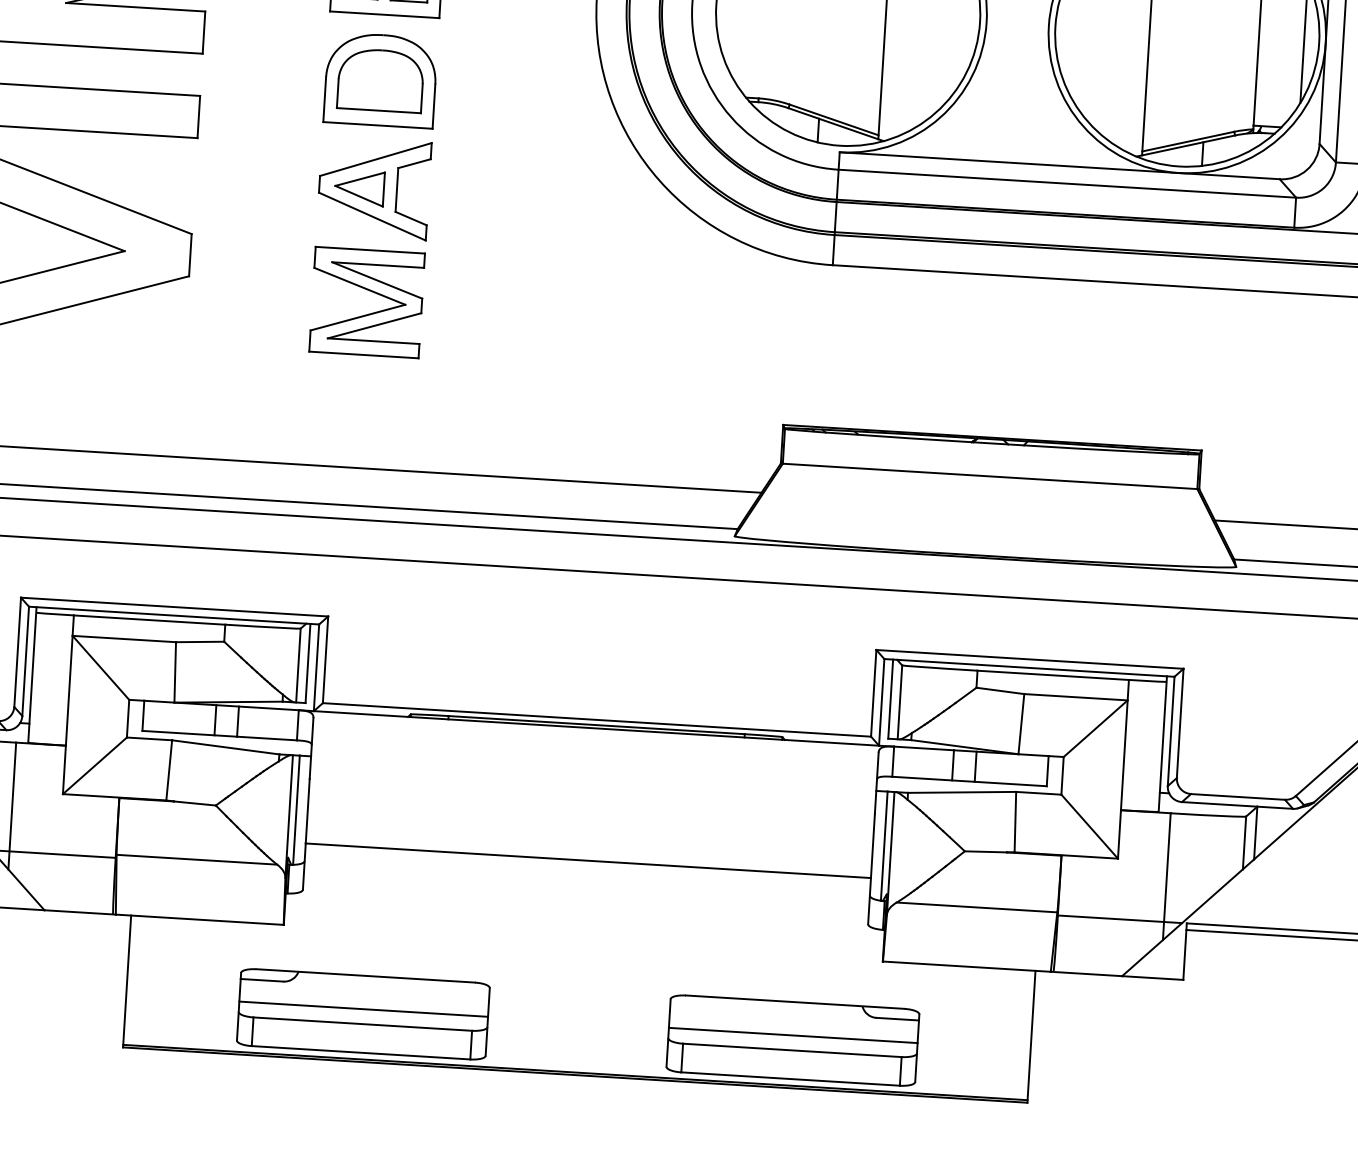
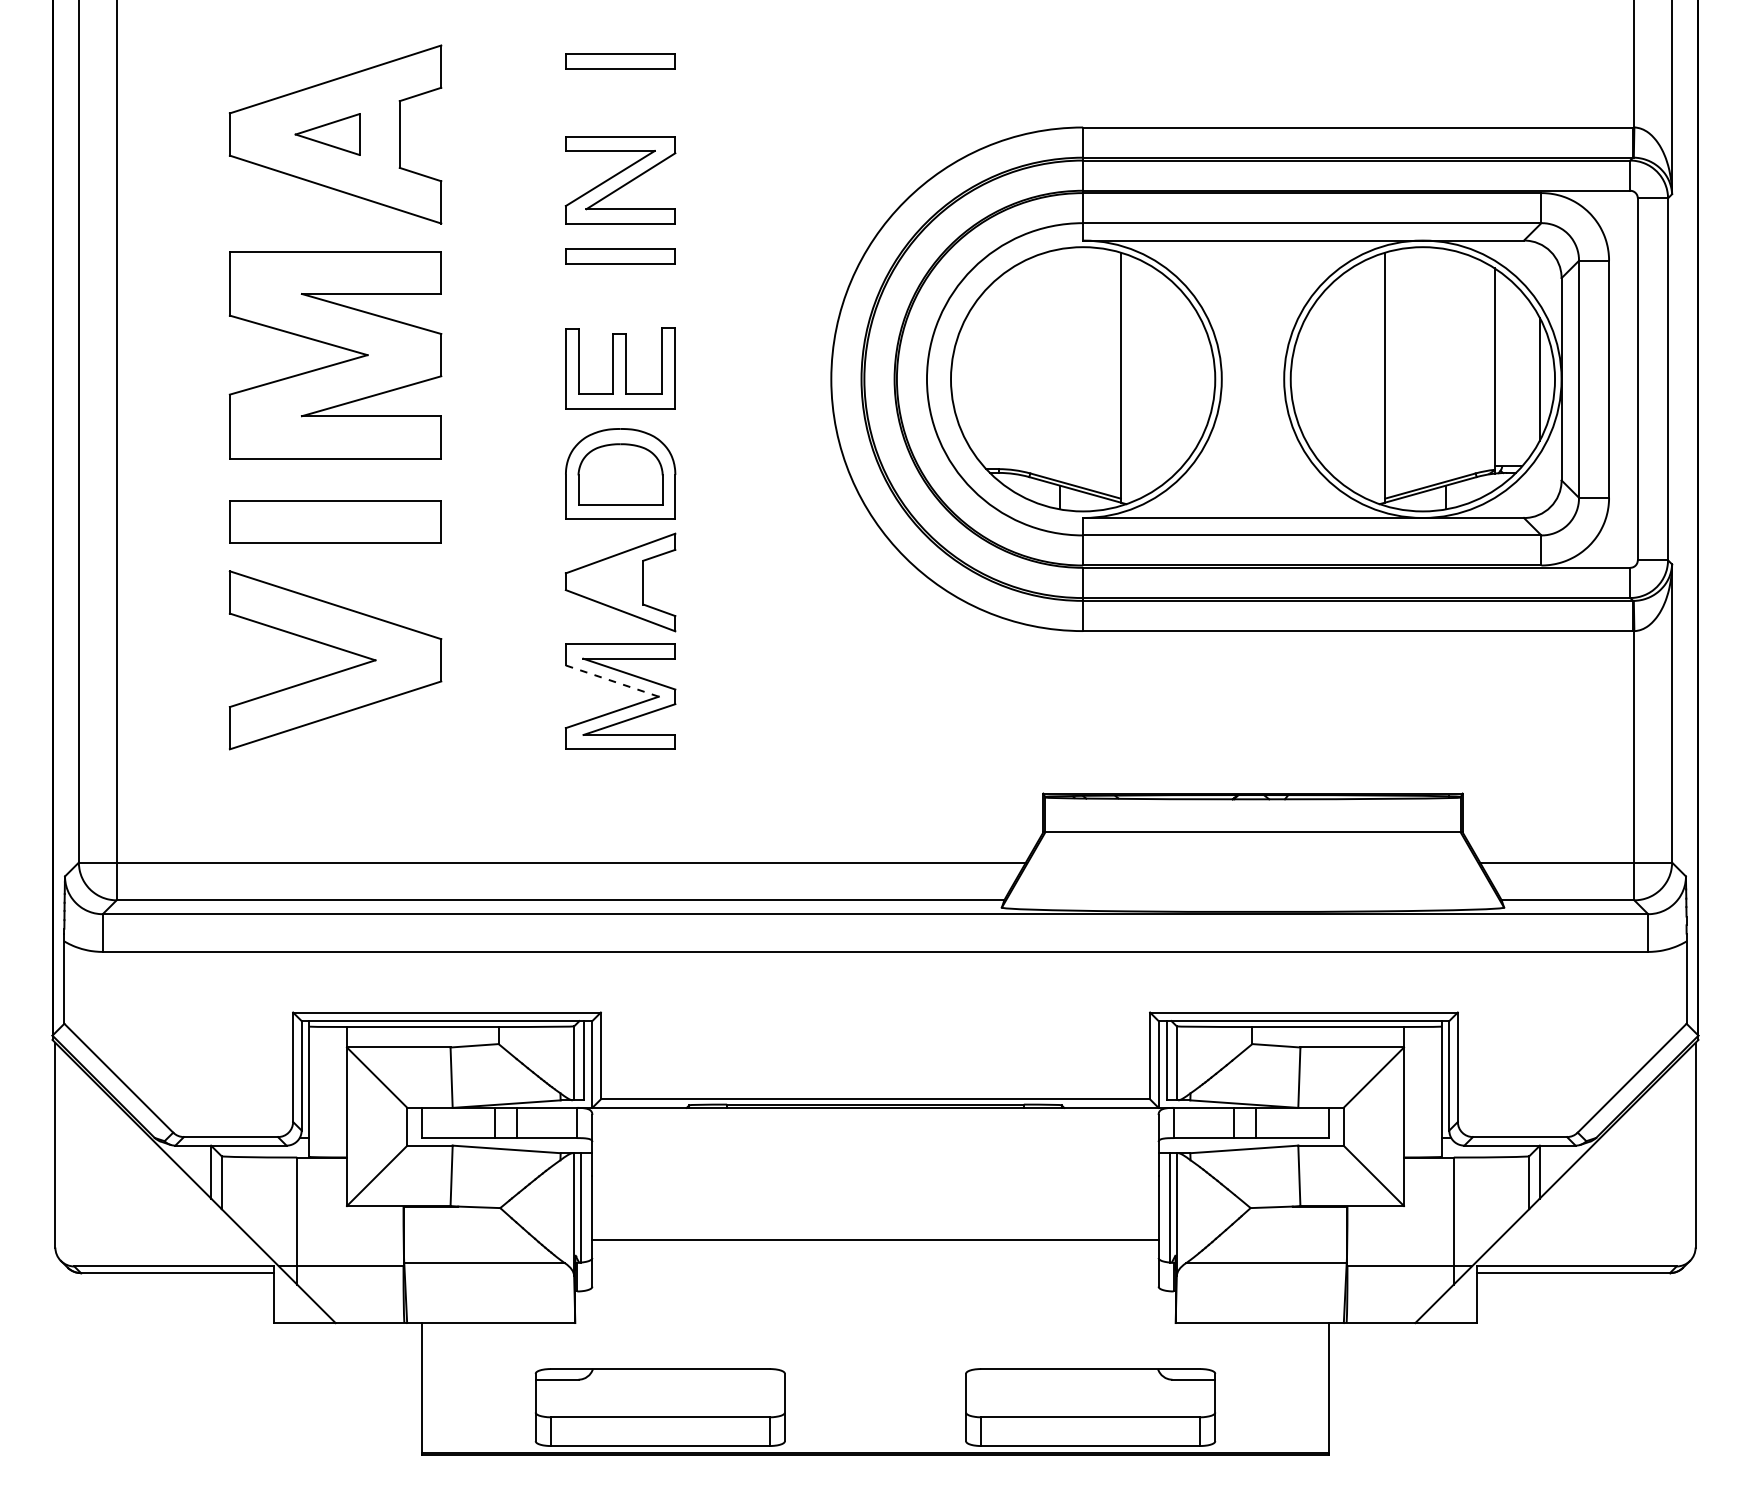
part: (358, 188) -> (605, 583), removed
line: (359, 286) -> (612, 681), solid -> dashed
line: (362, 1009) -> (659, 1402), removed
line: (793, 1035) -> (1090, 1402), removed

